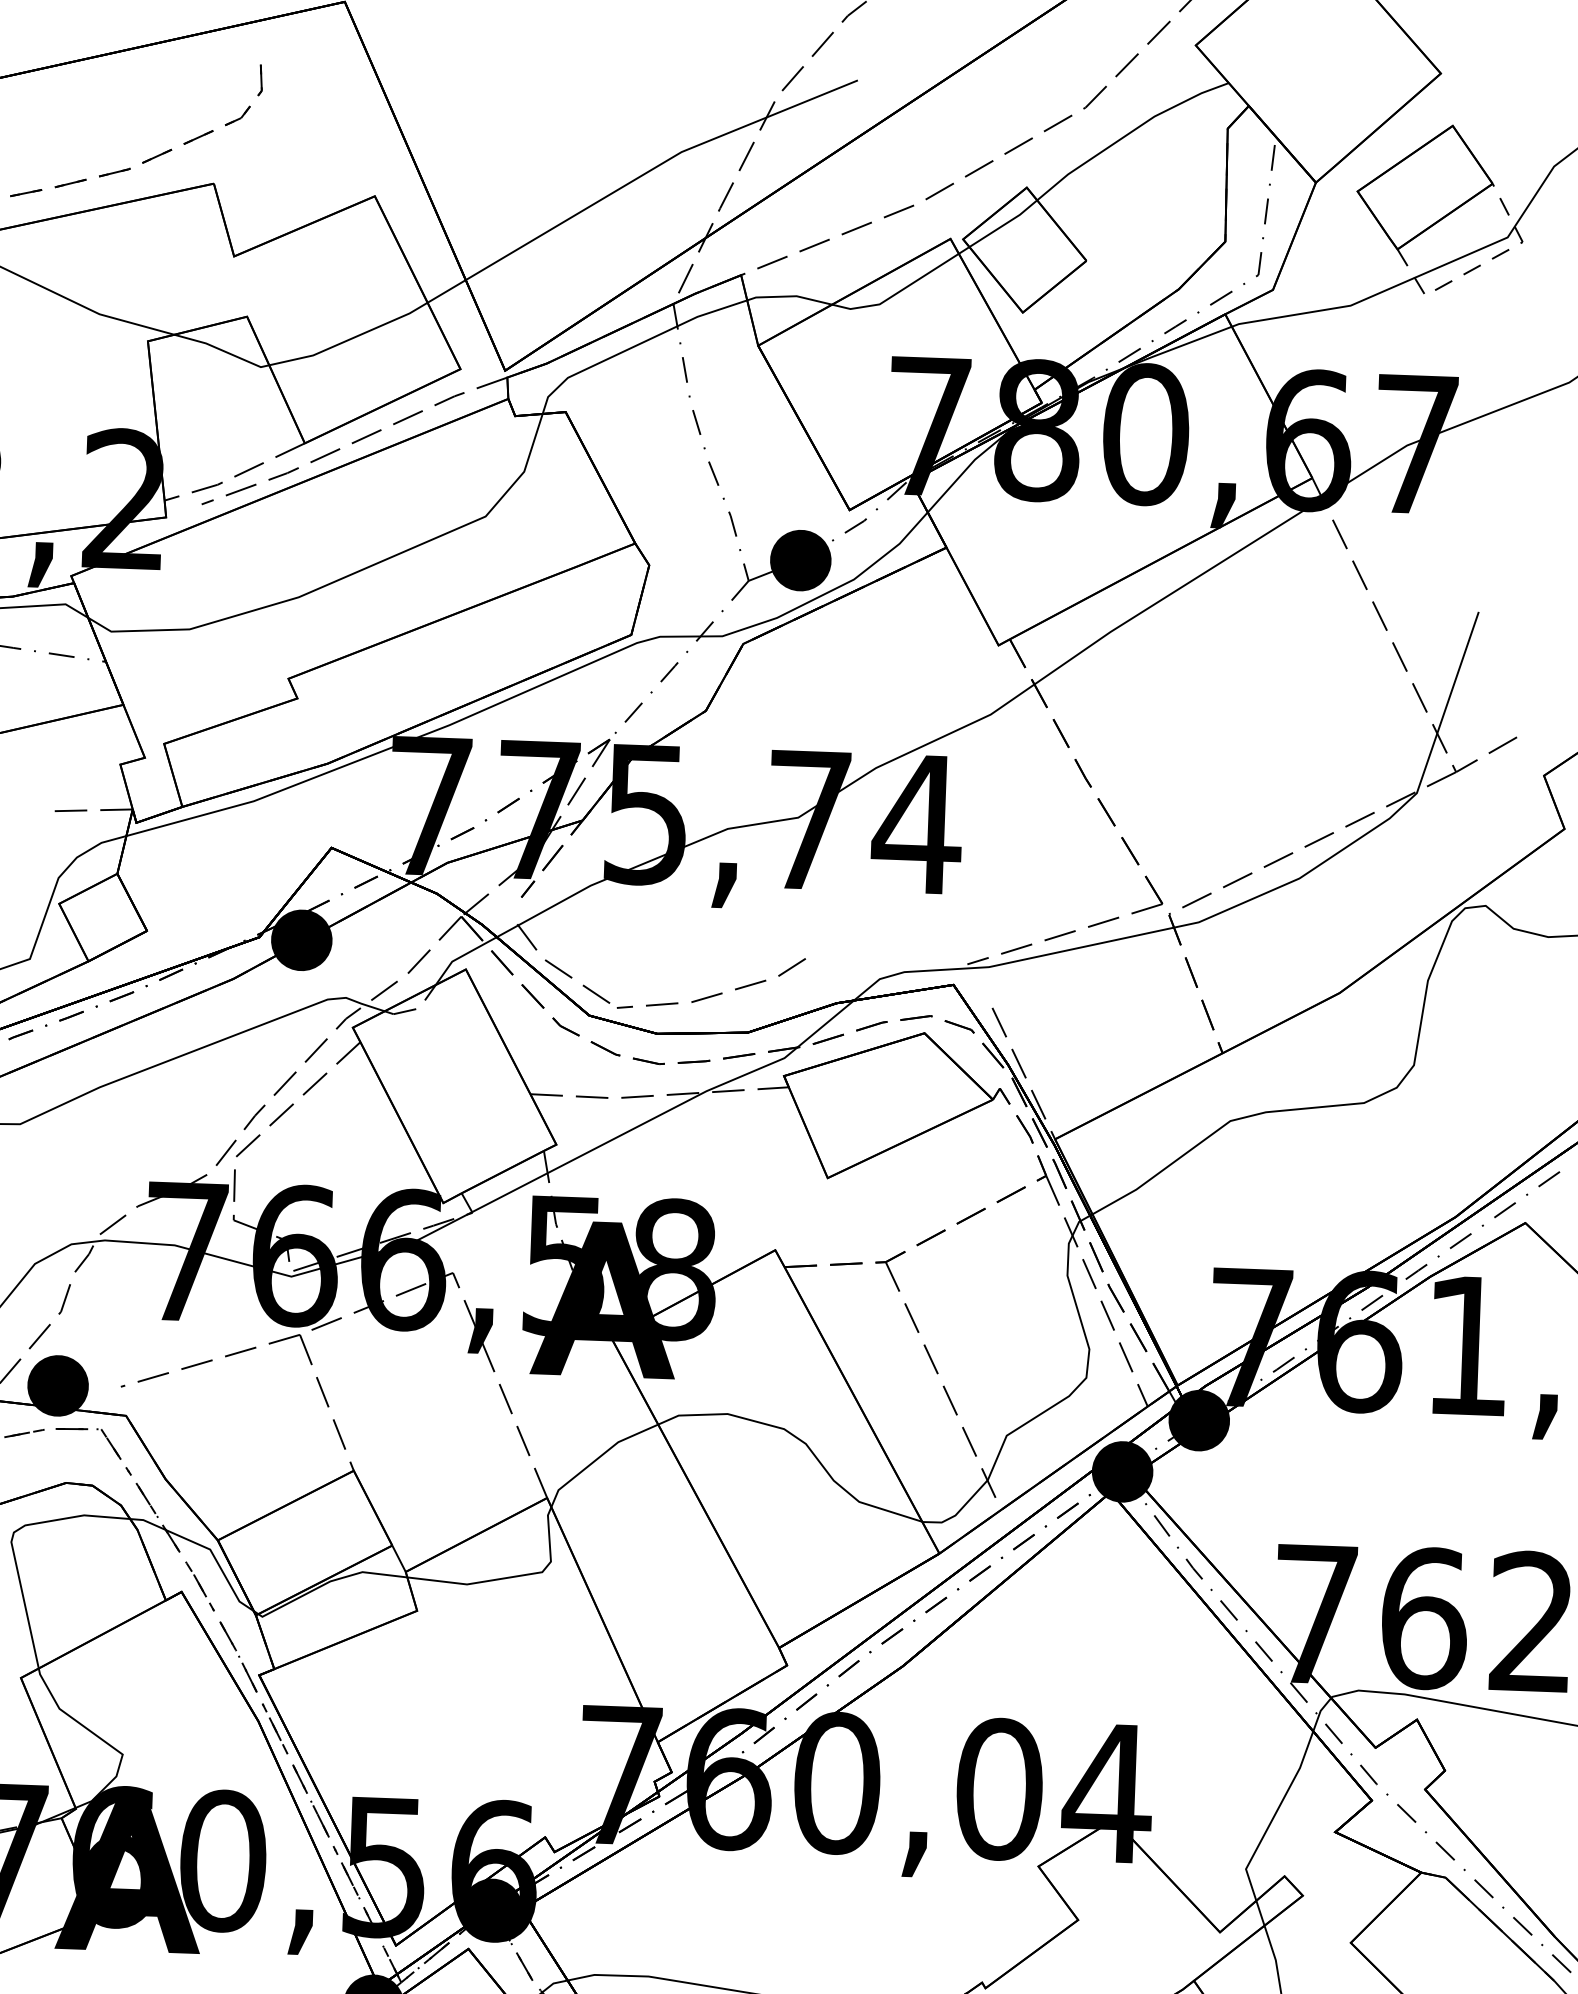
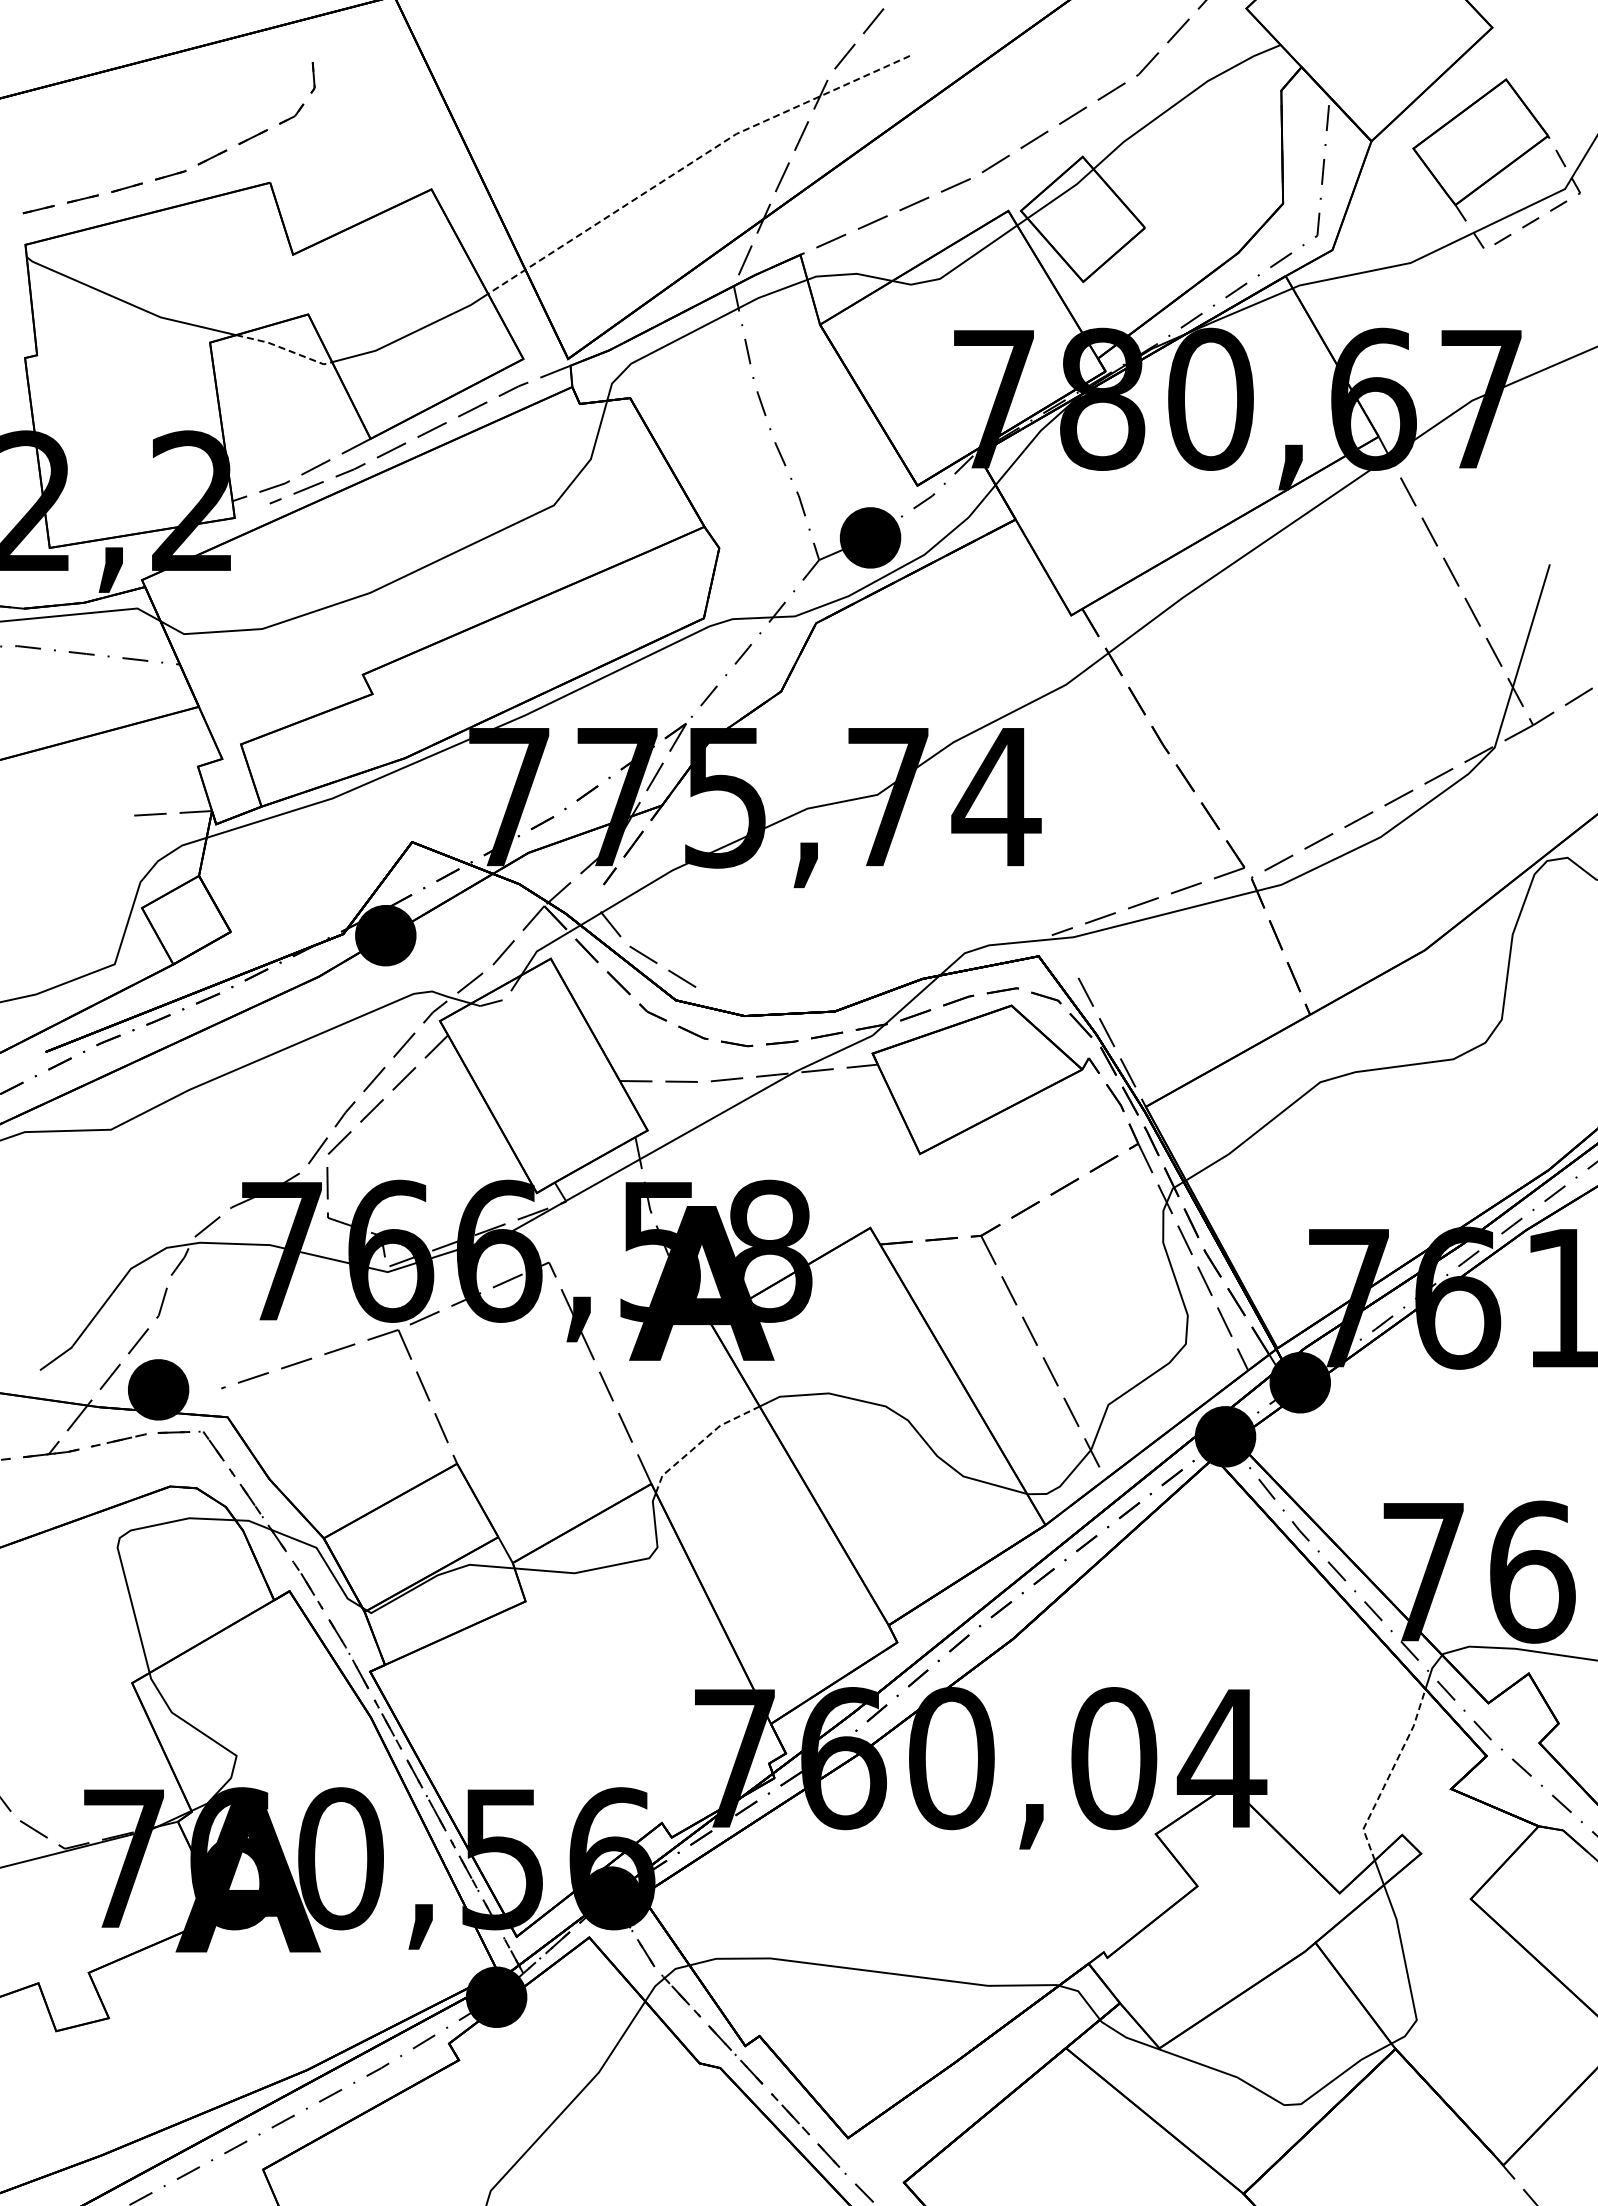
line: (636, 178) -> (692, 162), solid -> dashed
line: (222, 350) -> (284, 349), solid -> dashed
line: (714, 994) -> (800, 974), removed
line: (597, 1458) -> (700, 1442), solid -> dashed
line: (1274, 1816) -> (1389, 1775), solid -> dashed

